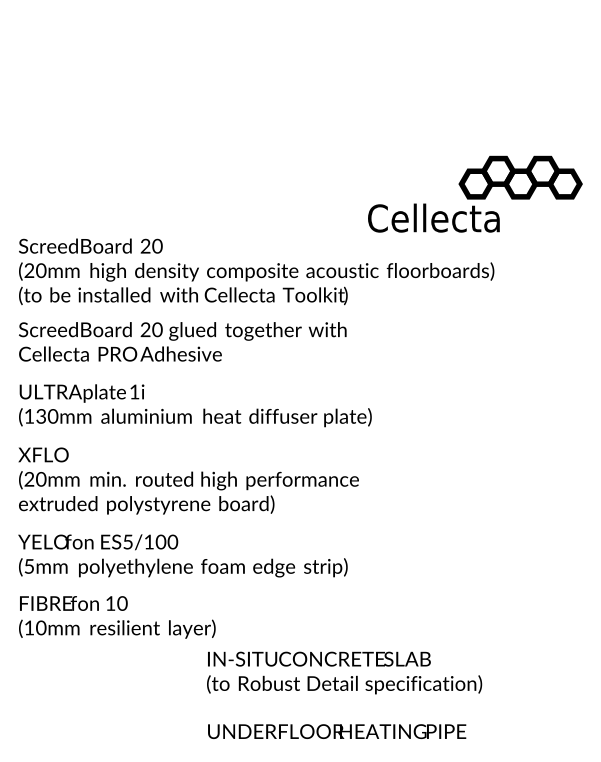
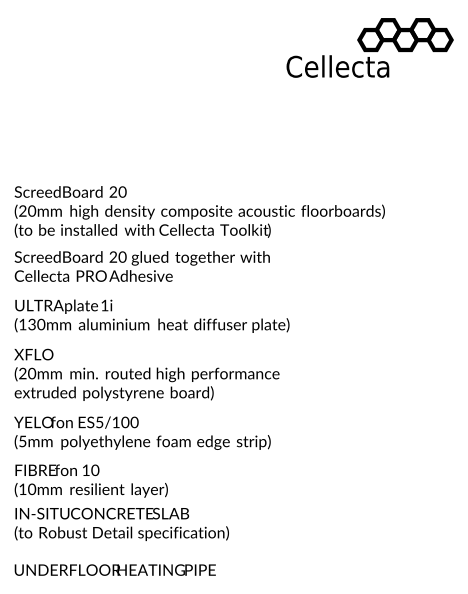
text: (475, 193) -> (370, 47), moved
text: (344, 672) -> (121, 524), moved
text: (337, 731) -> (115, 570), moved

